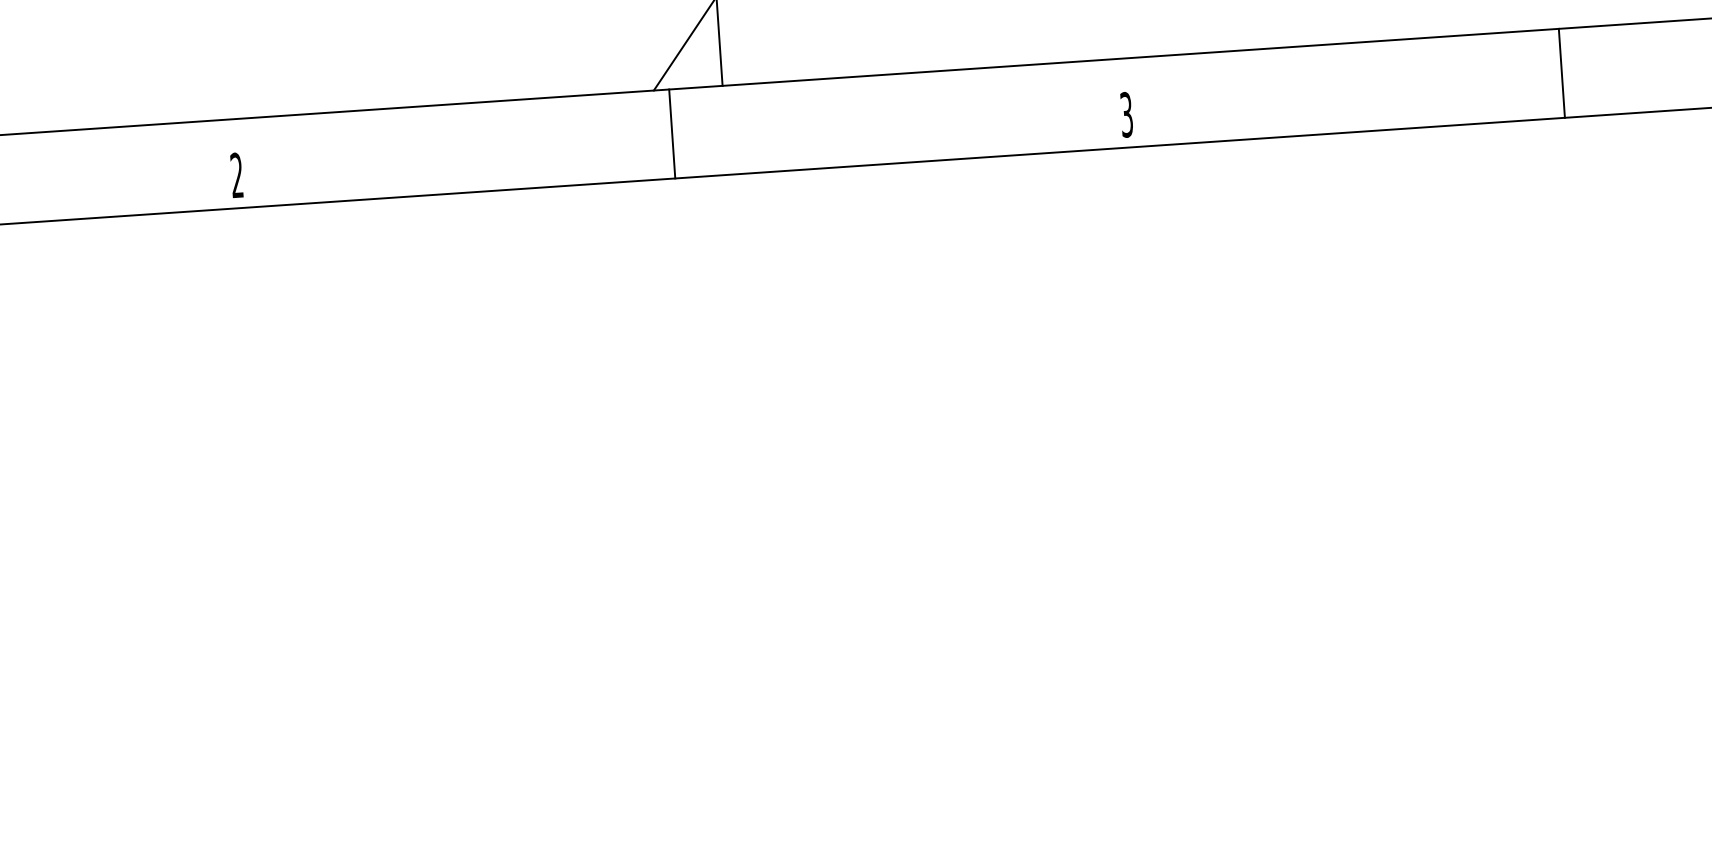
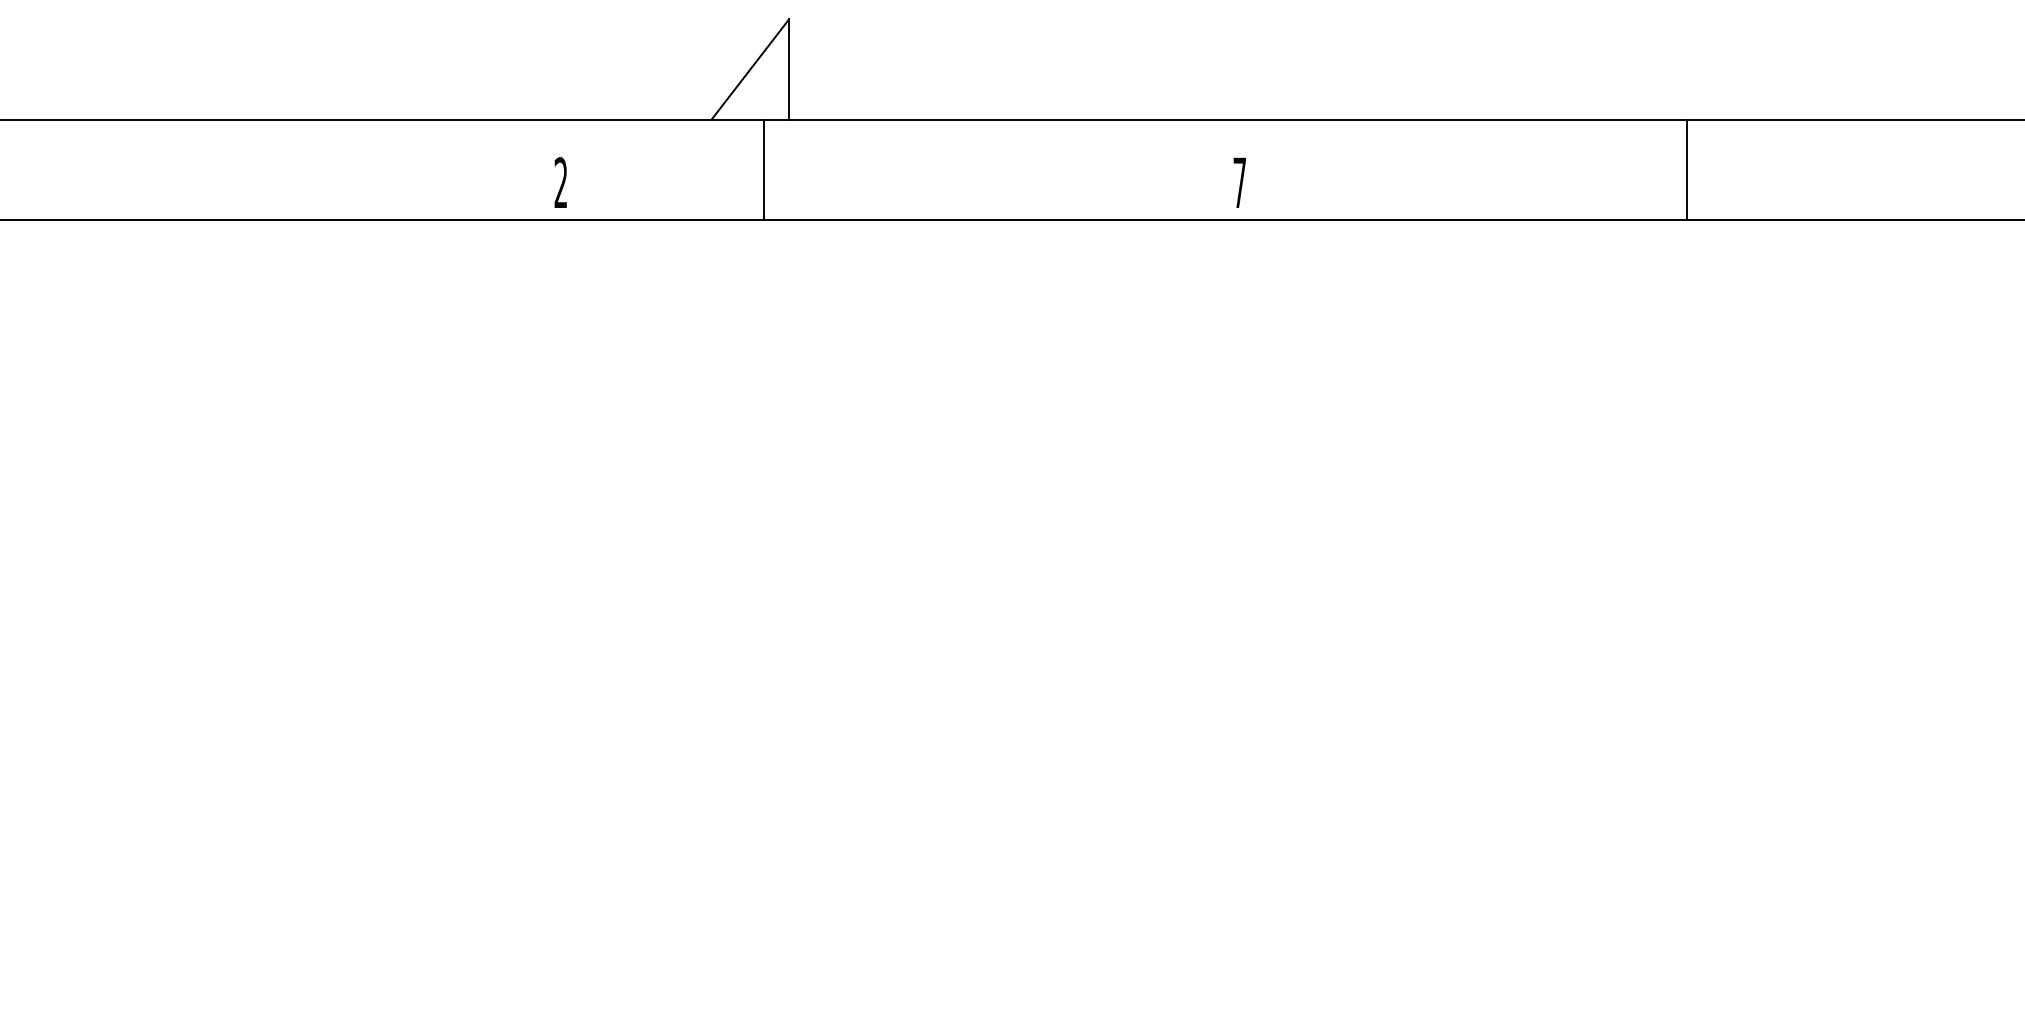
line: (1561, 73) -> (1686, 169), moved
text: (1126, 114) -> (1239, 182), 3 -> 7
line: (671, 133) -> (763, 169), moved
text: (236, 175) -> (560, 182), moved

